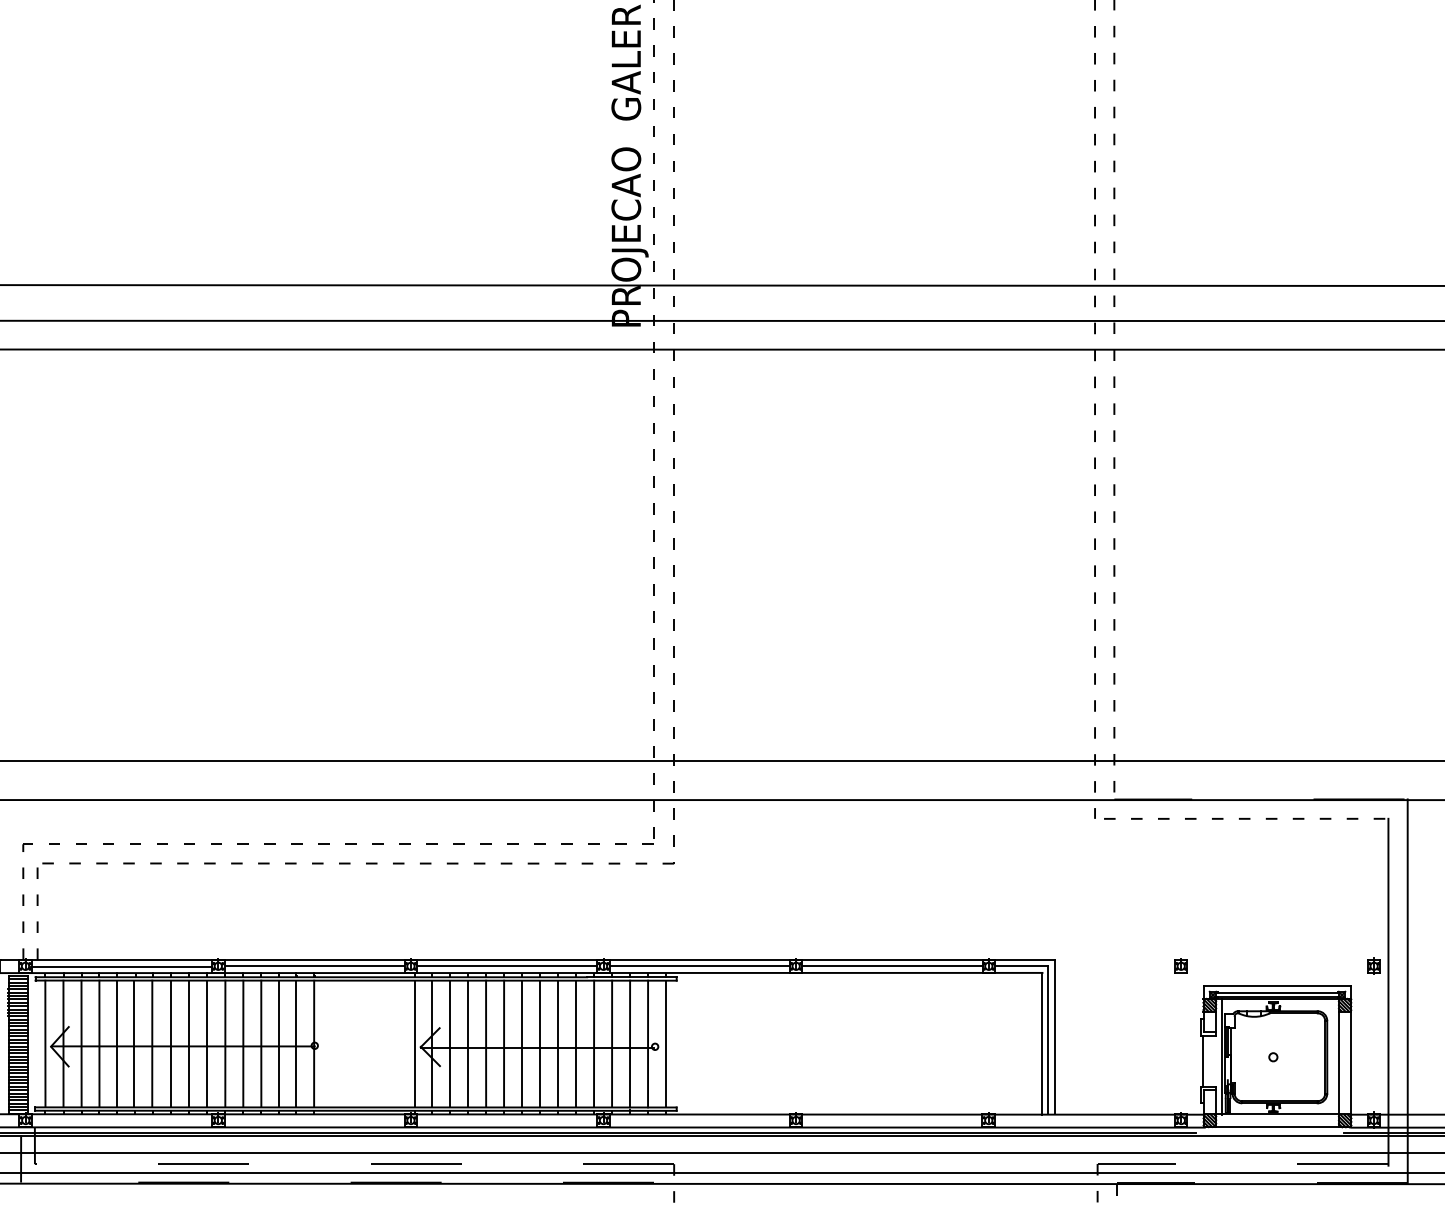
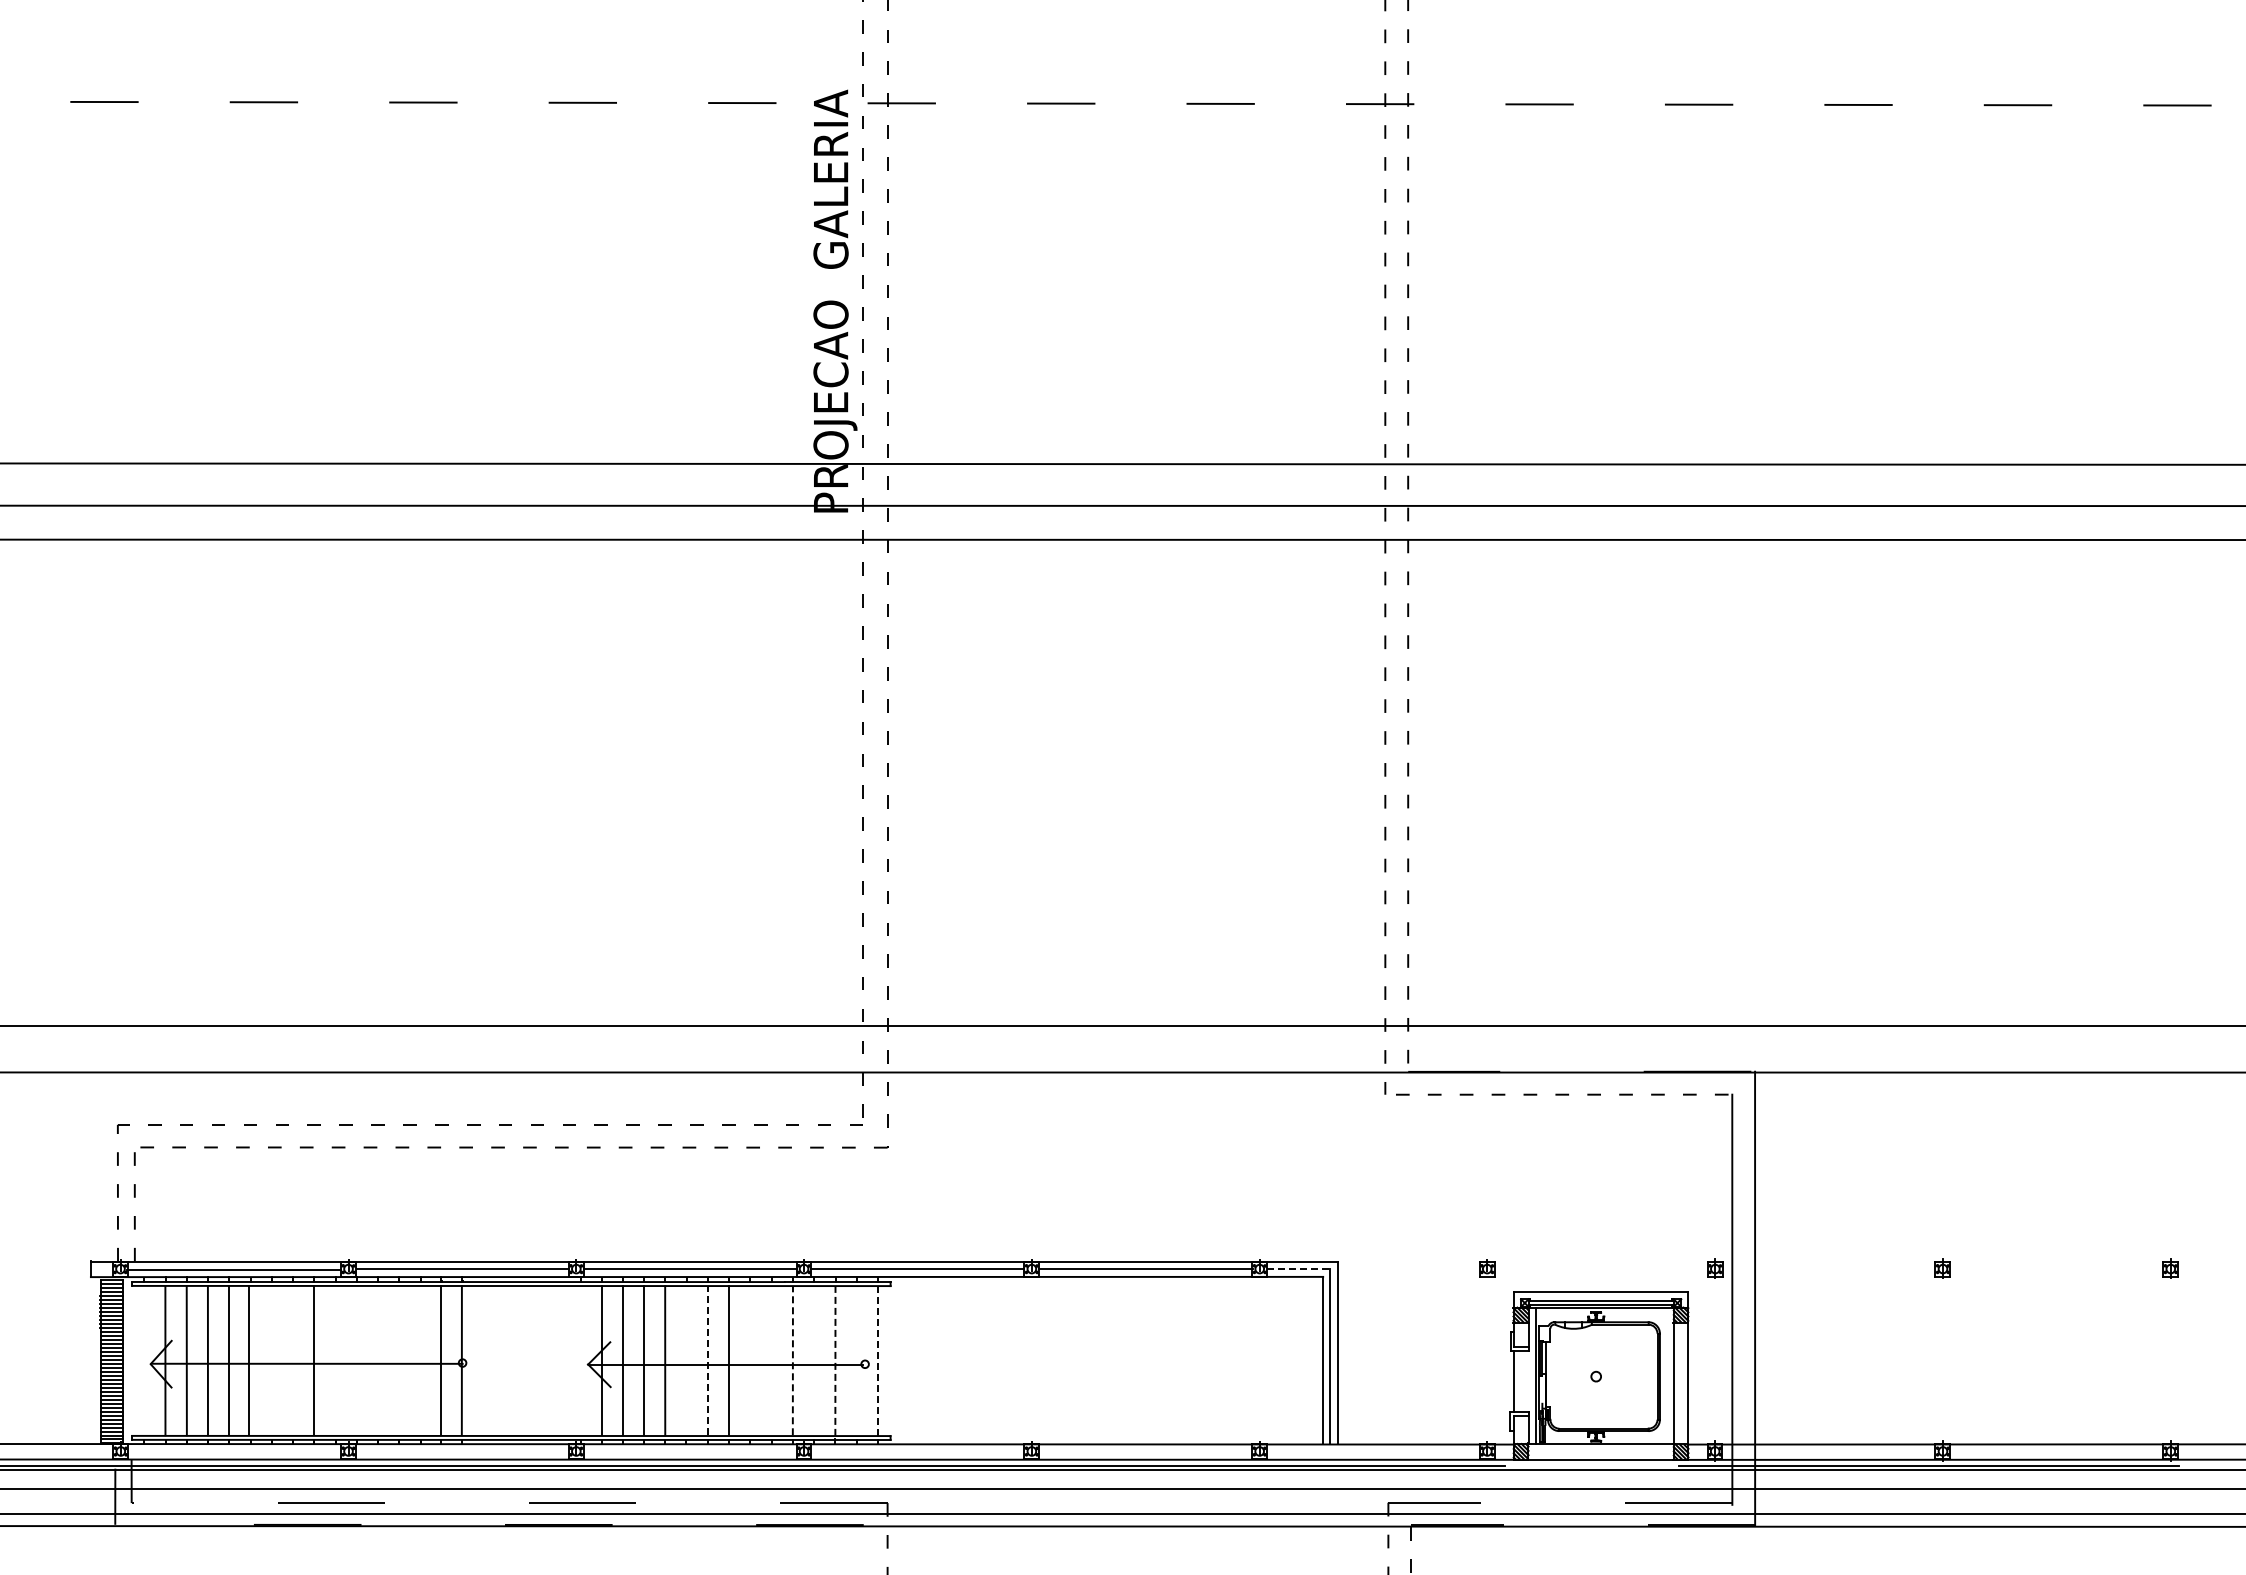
line: (1021, 966) -> (1298, 1269), solid -> dashed
line: (44, 1043) -> (143, 1360), removed
line: (152, 1043) -> (270, 1360), removed
line: (171, 1043) -> (293, 1360), removed
line: (207, 1043) -> (335, 1360), removed
line: (225, 1043) -> (356, 1360), removed
line: (243, 1043) -> (378, 1360), removed
line: (261, 1043) -> (399, 1360), removed
line: (279, 1043) -> (420, 1360), removed
line: (414, 1043) -> (580, 1360), removed
line: (504, 1043) -> (686, 1360), removed
line: (521, 1043) -> (707, 1360), solid -> dashed
line: (558, 1043) -> (750, 1360), removed
line: (575, 1043) -> (771, 1360), removed
line: (593, 1043) -> (792, 1360), solid -> dashed
line: (612, 1043) -> (814, 1360), removed
line: (630, 1043) -> (835, 1360), solid -> dashed
line: (647, 1043) -> (856, 1360), removed
line: (666, 1043) -> (878, 1360), solid -> dashed

